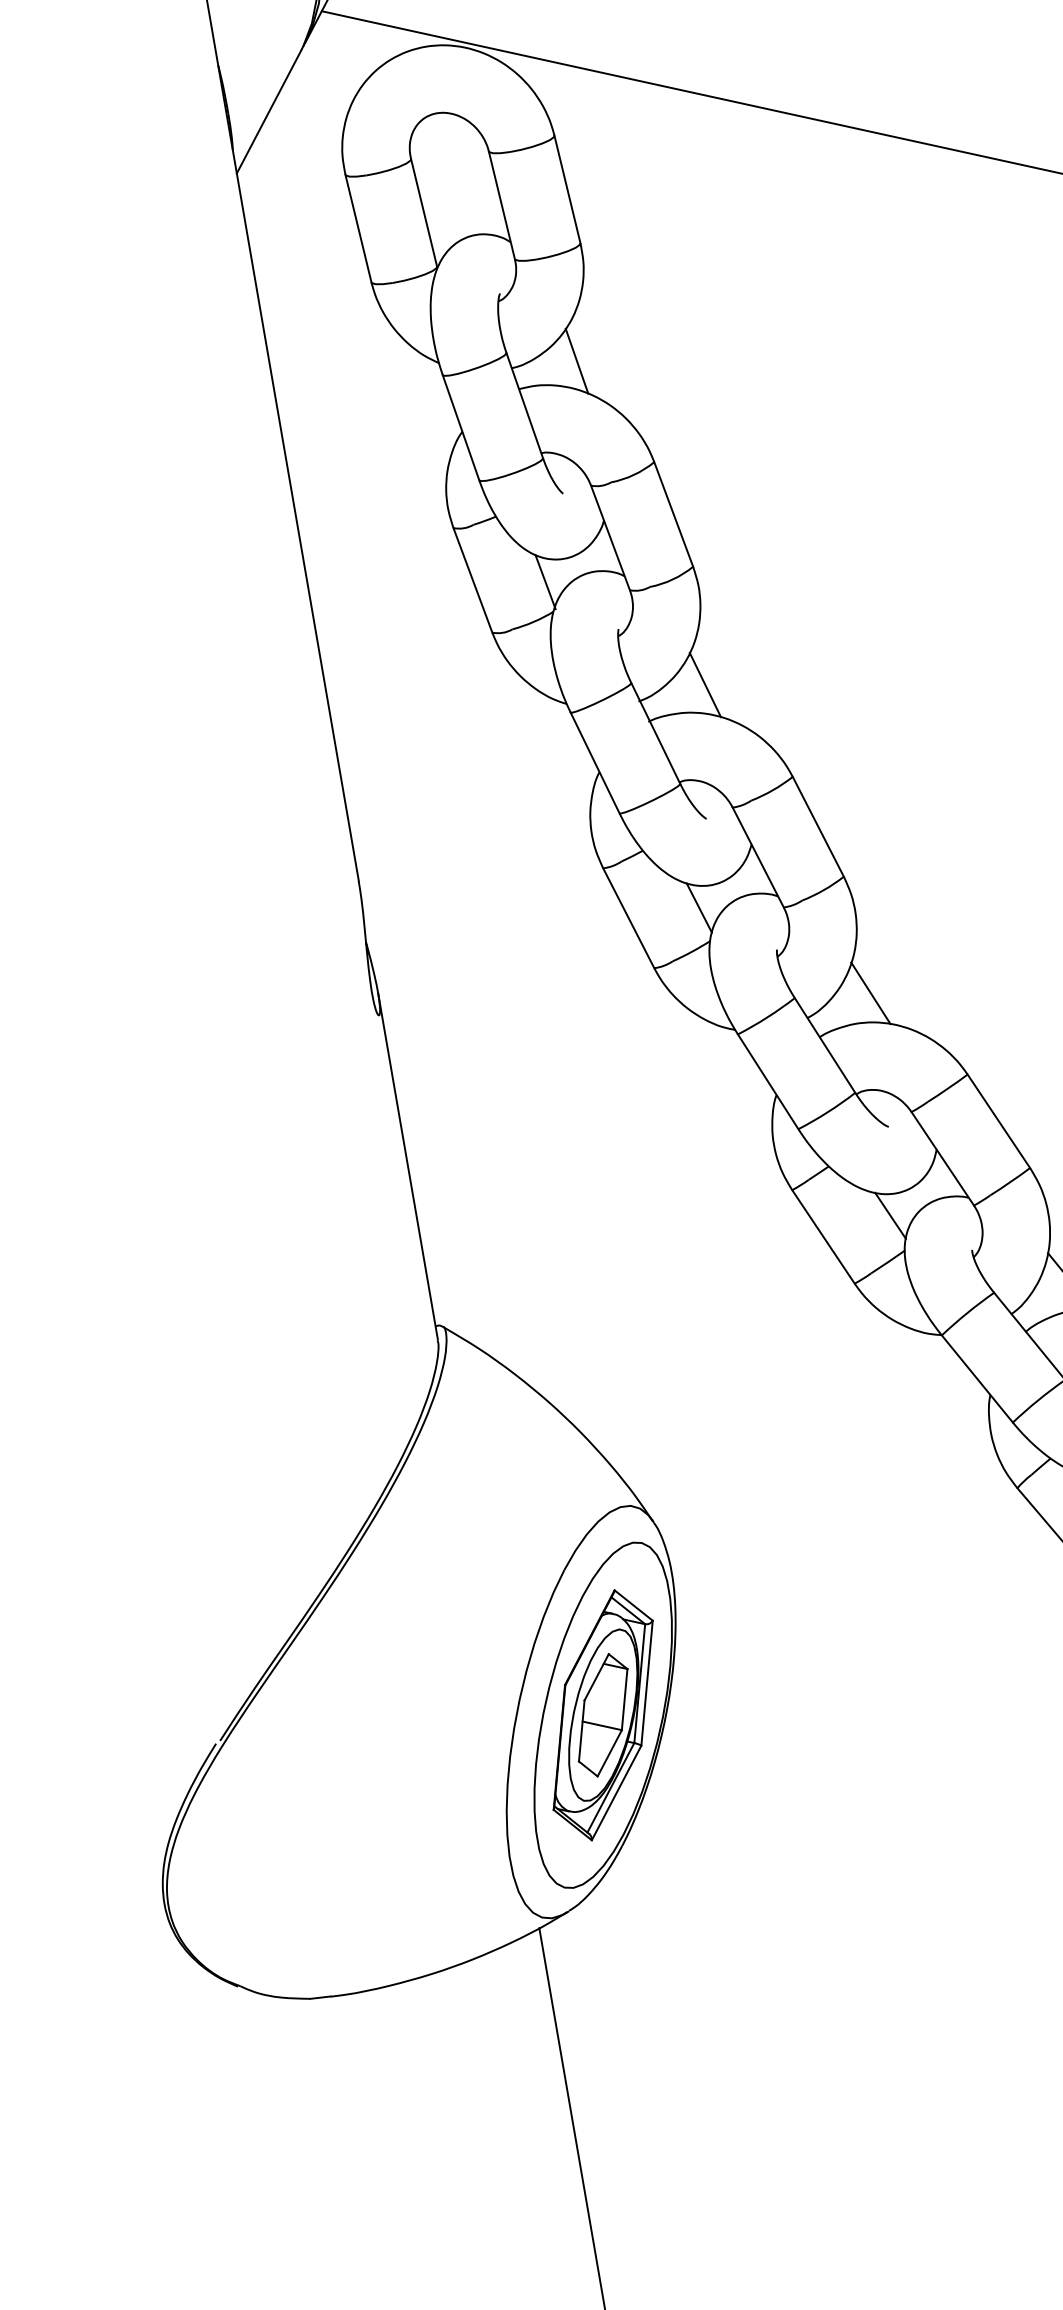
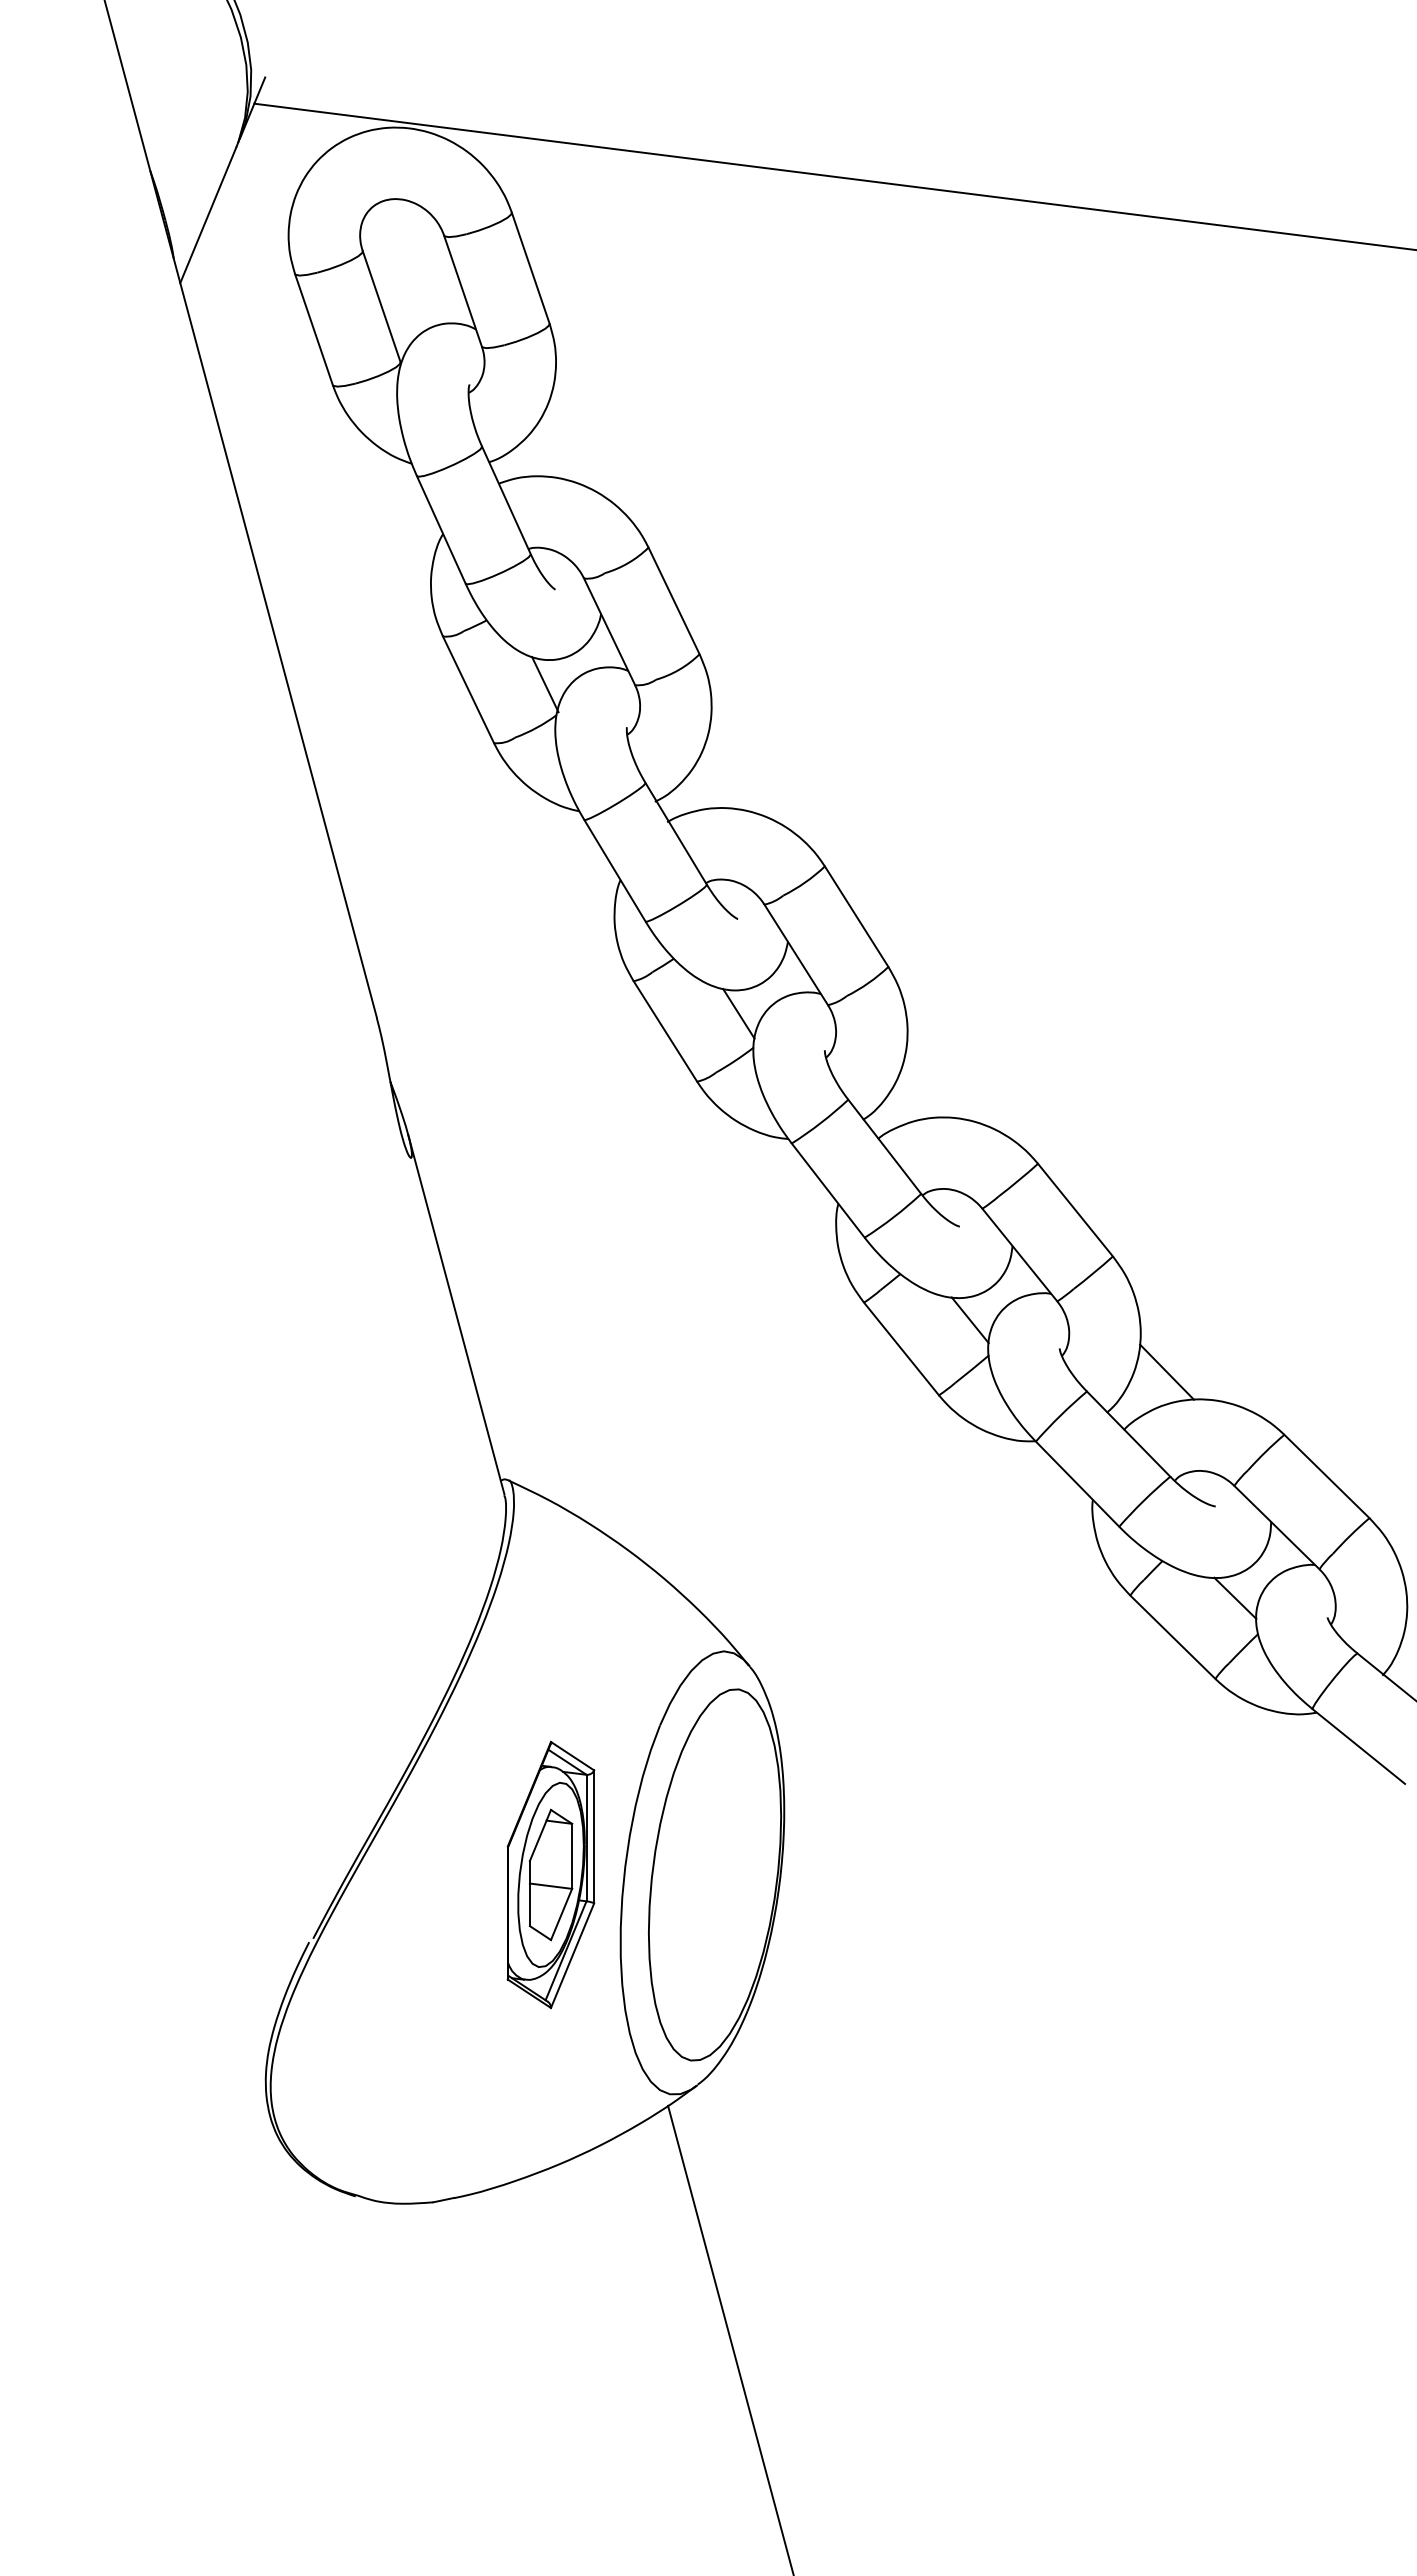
line: (577, 361) -> (557, 448), removed
line: (705, 684) -> (723, 777), removed
line: (870, 992) -> (927, 1086), removed
part: (602, 1714) -> (550, 1874), moved

